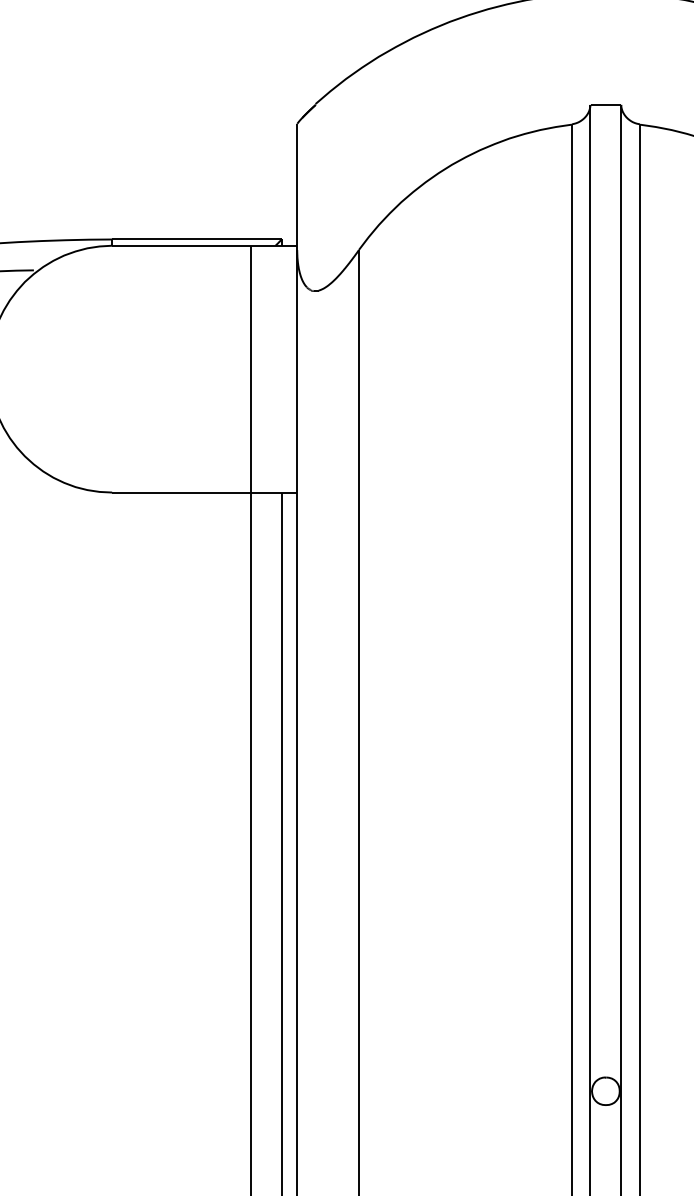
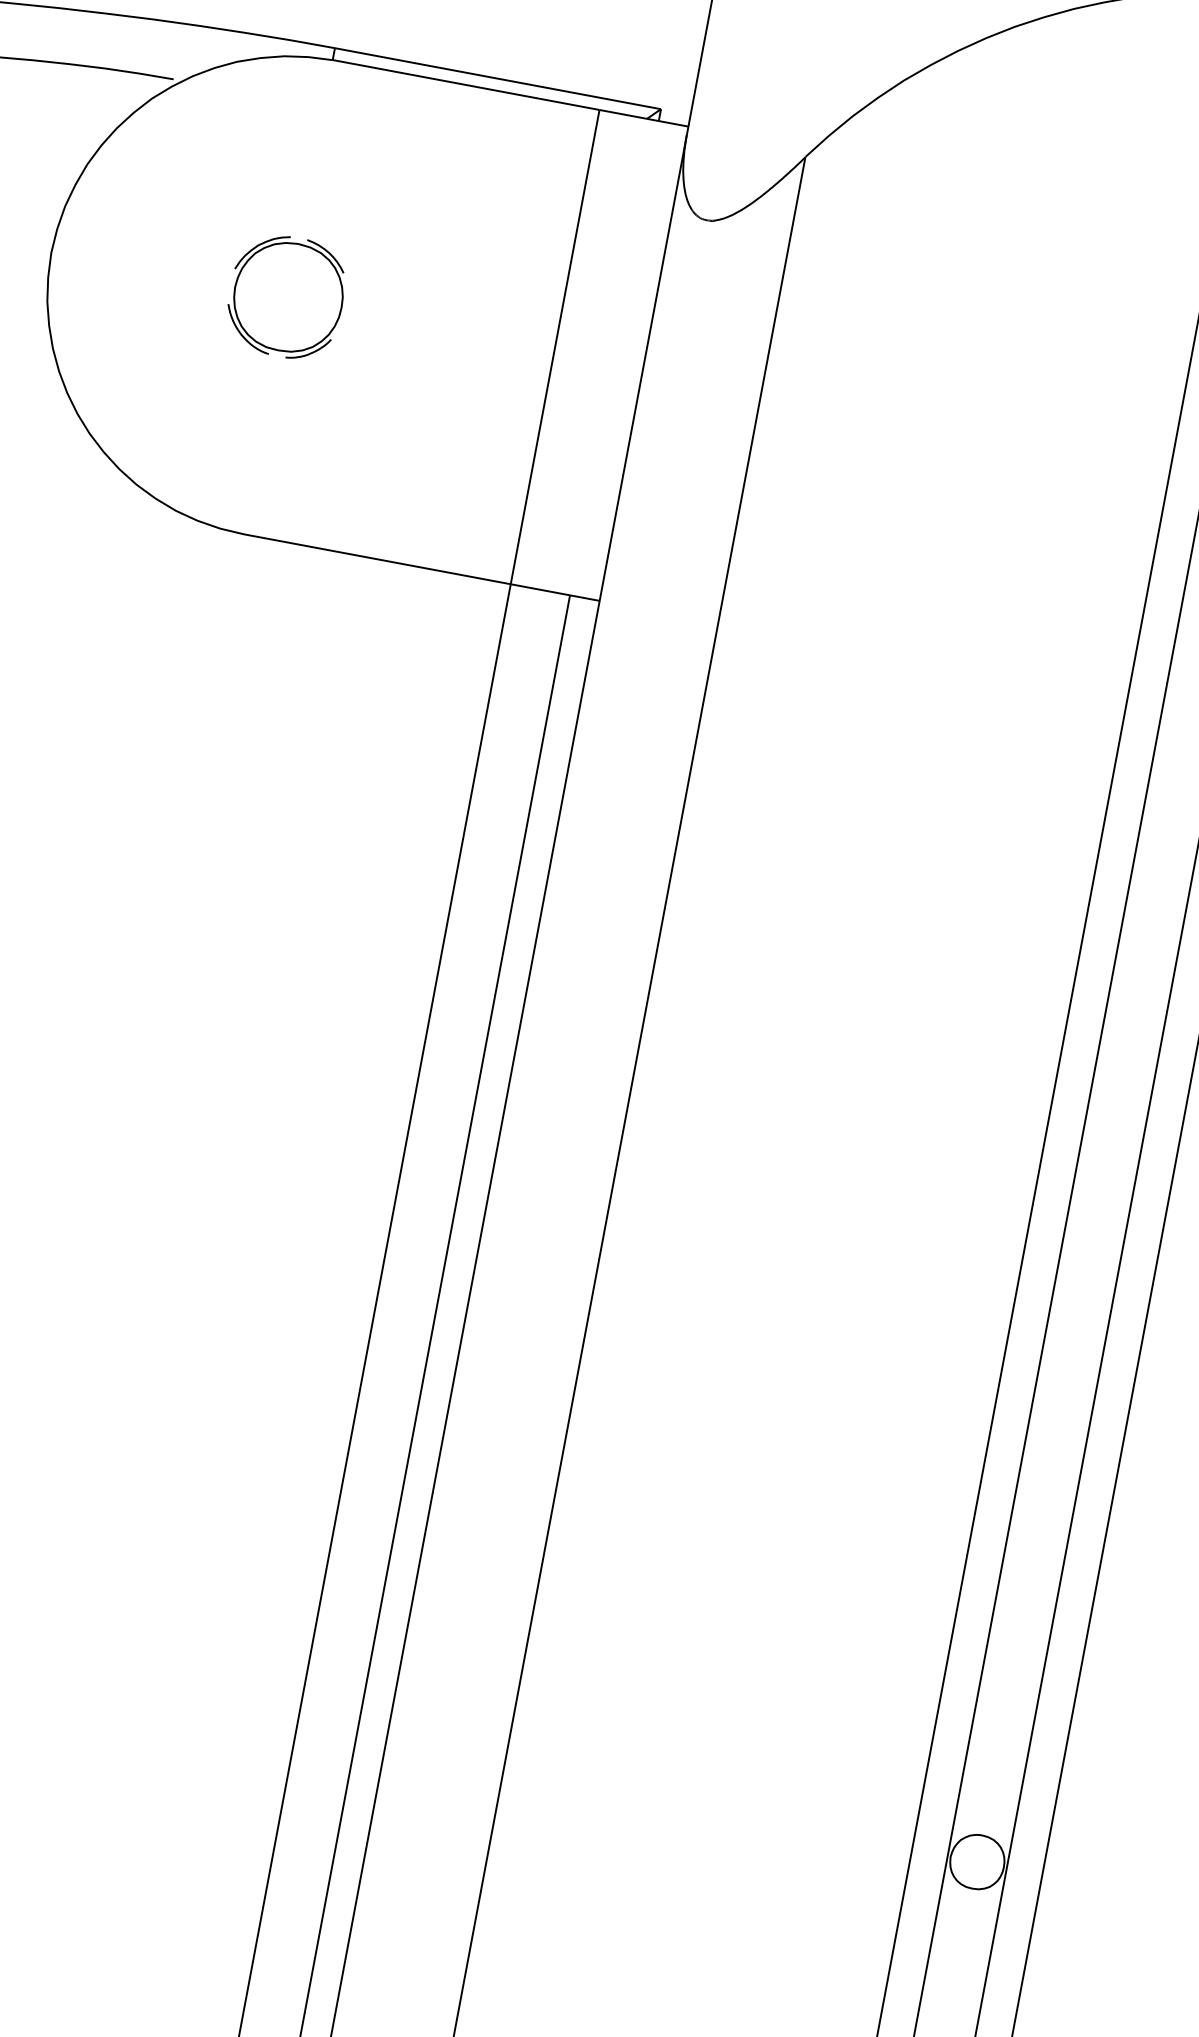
part: (111, 368) -> (287, 295), added

